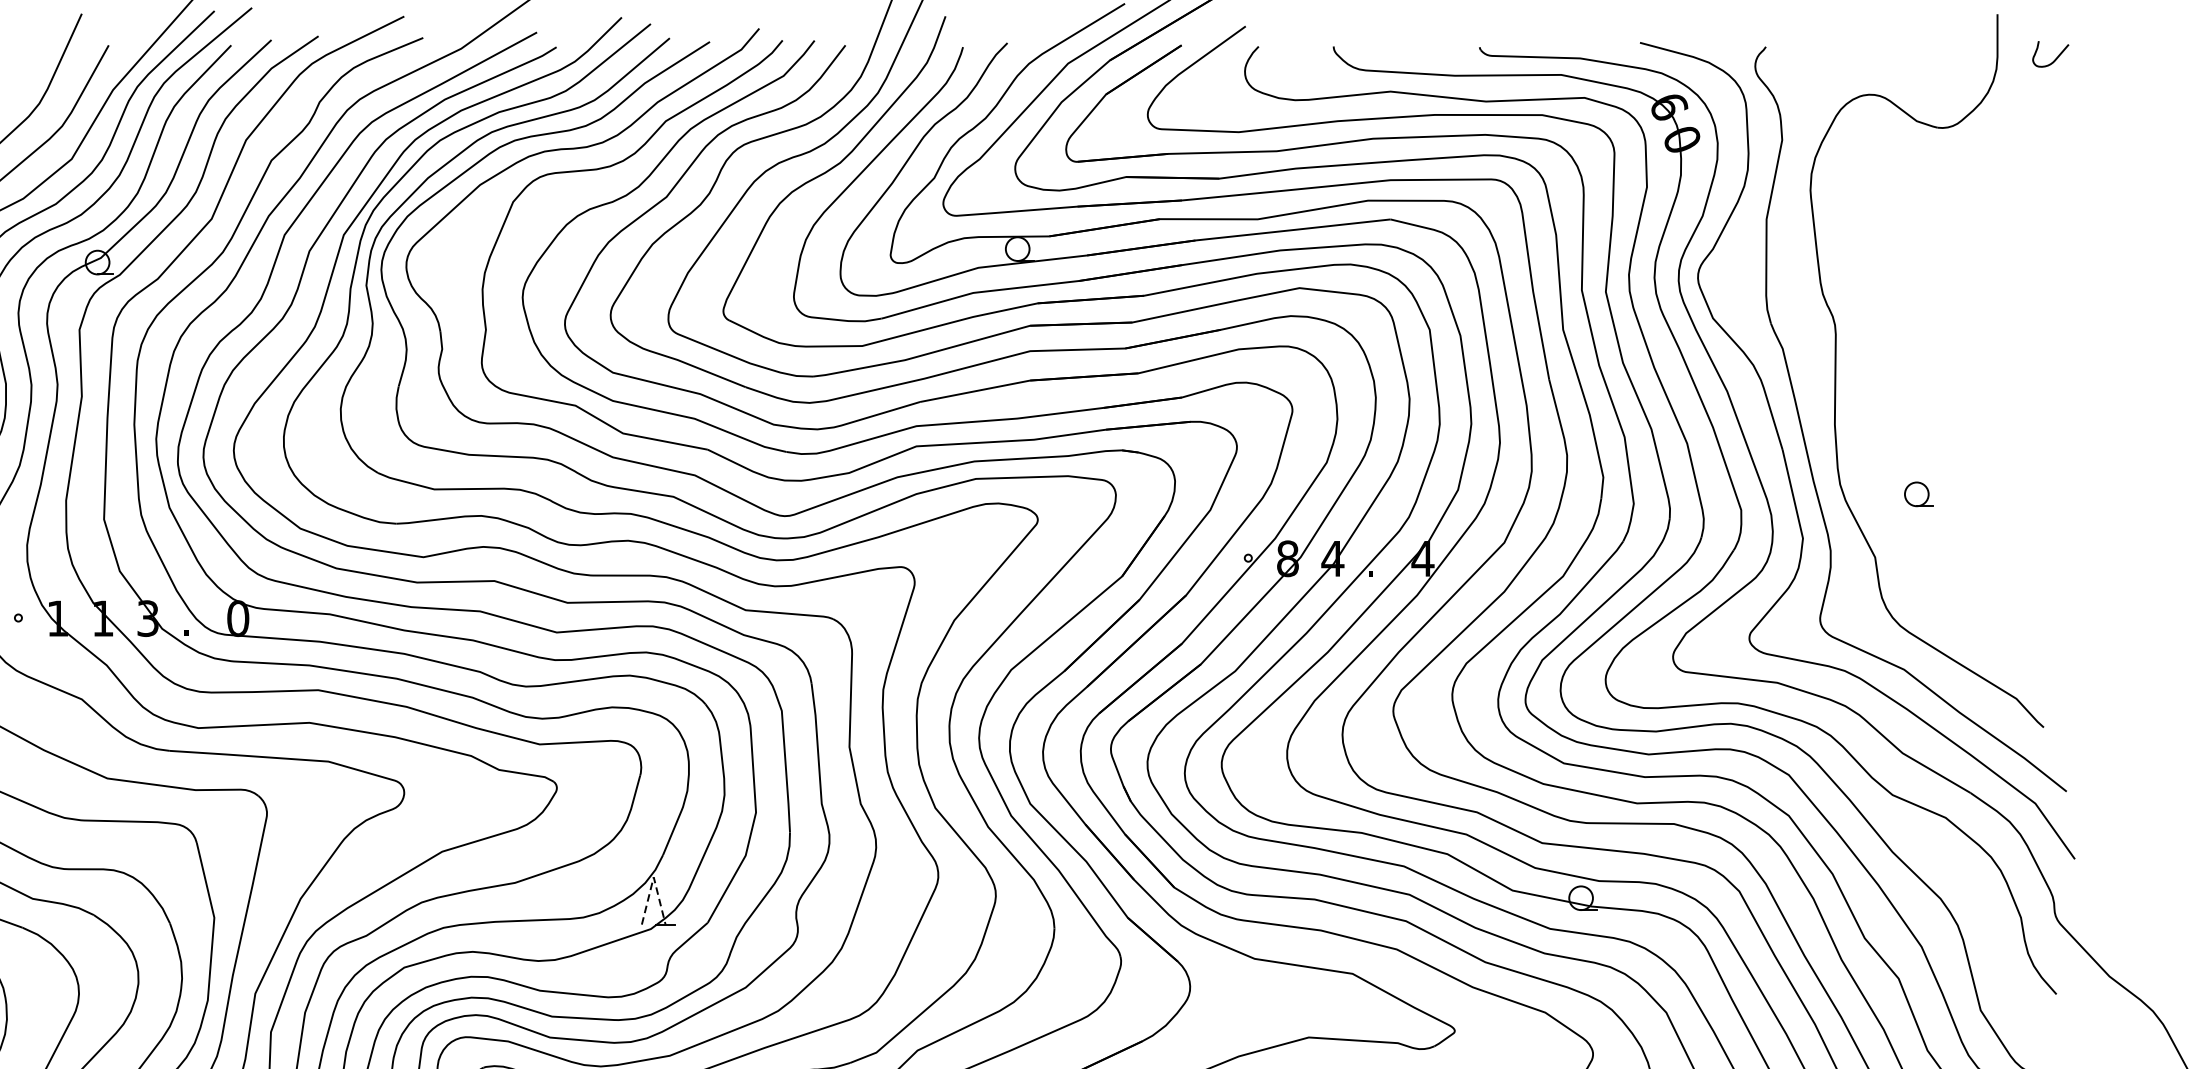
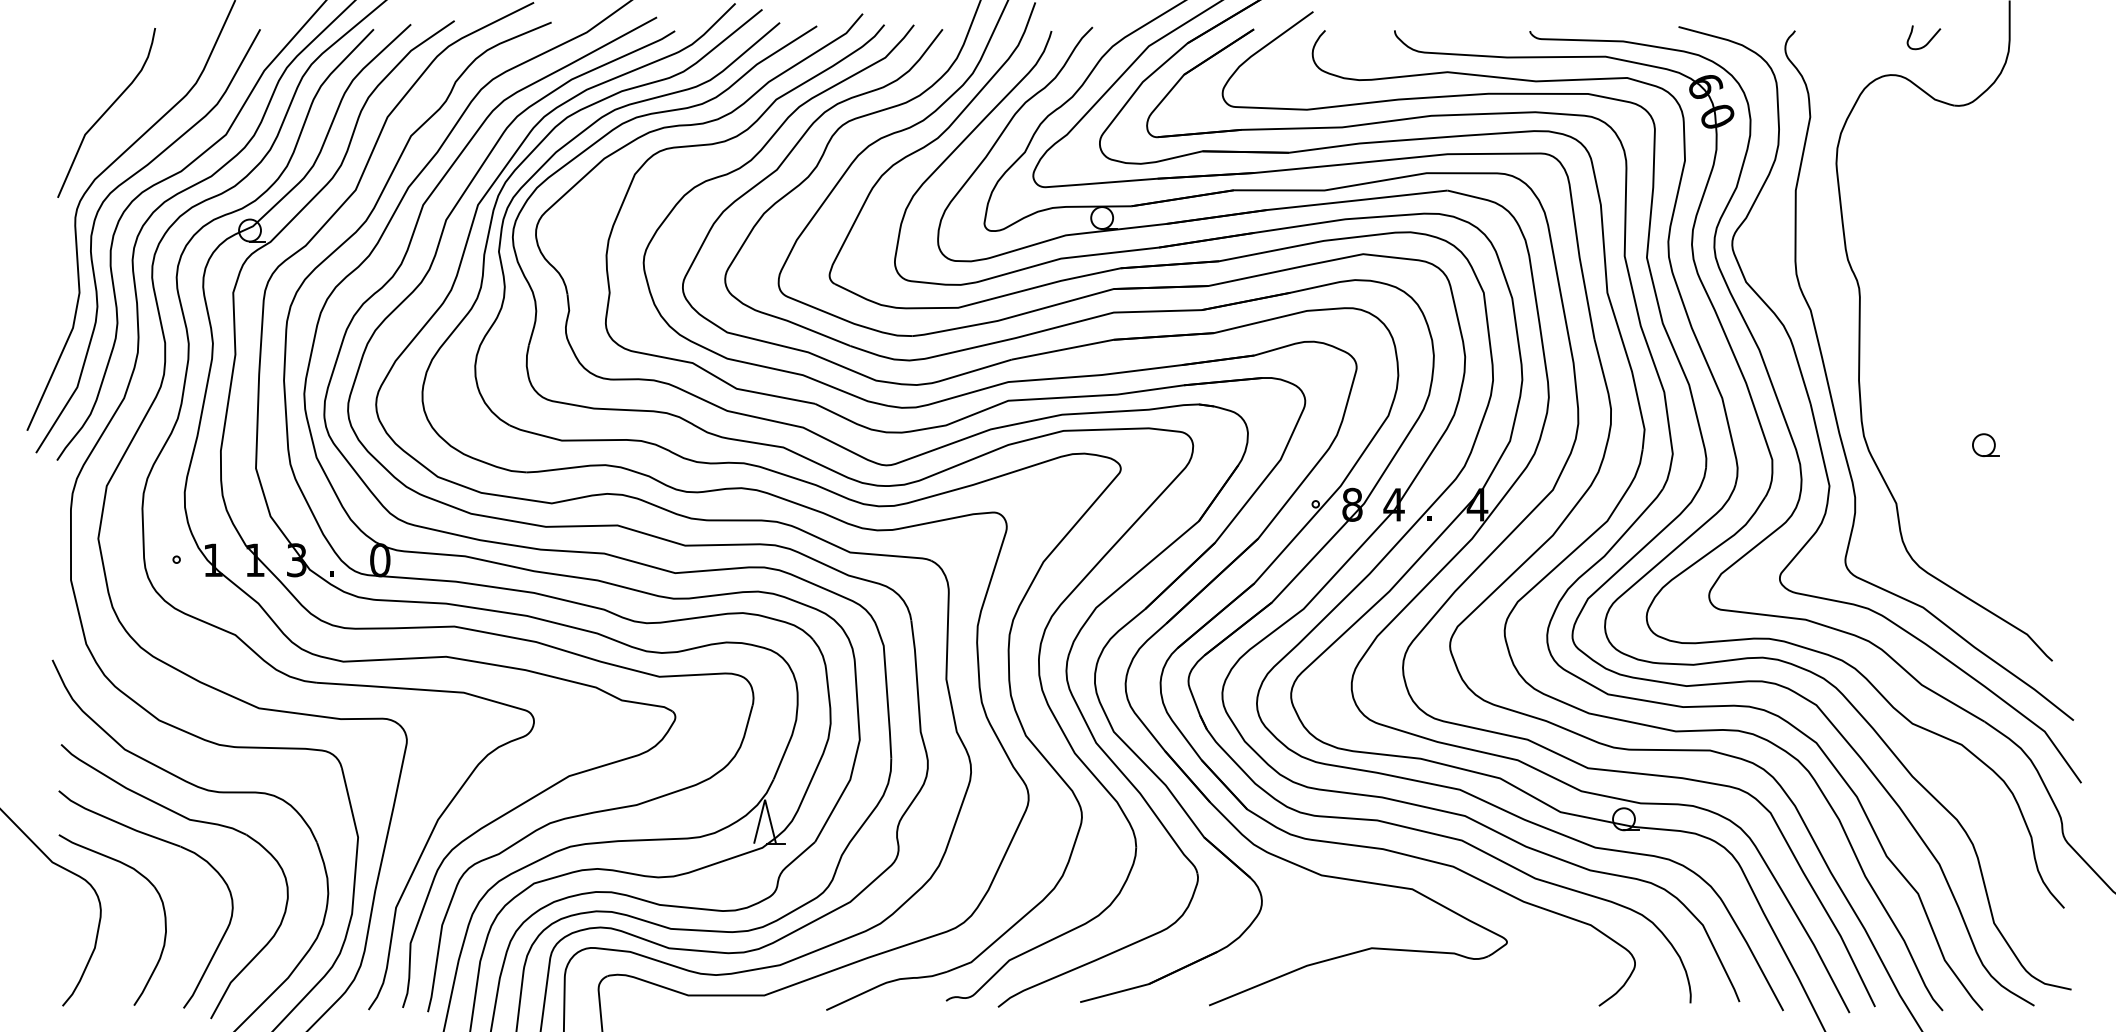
curve: (2055, 58) -> (1928, 41), moved
part: (1918, 494) -> (1985, 445), moved
line: (654, 876) -> (765, 799), dashed -> solid

